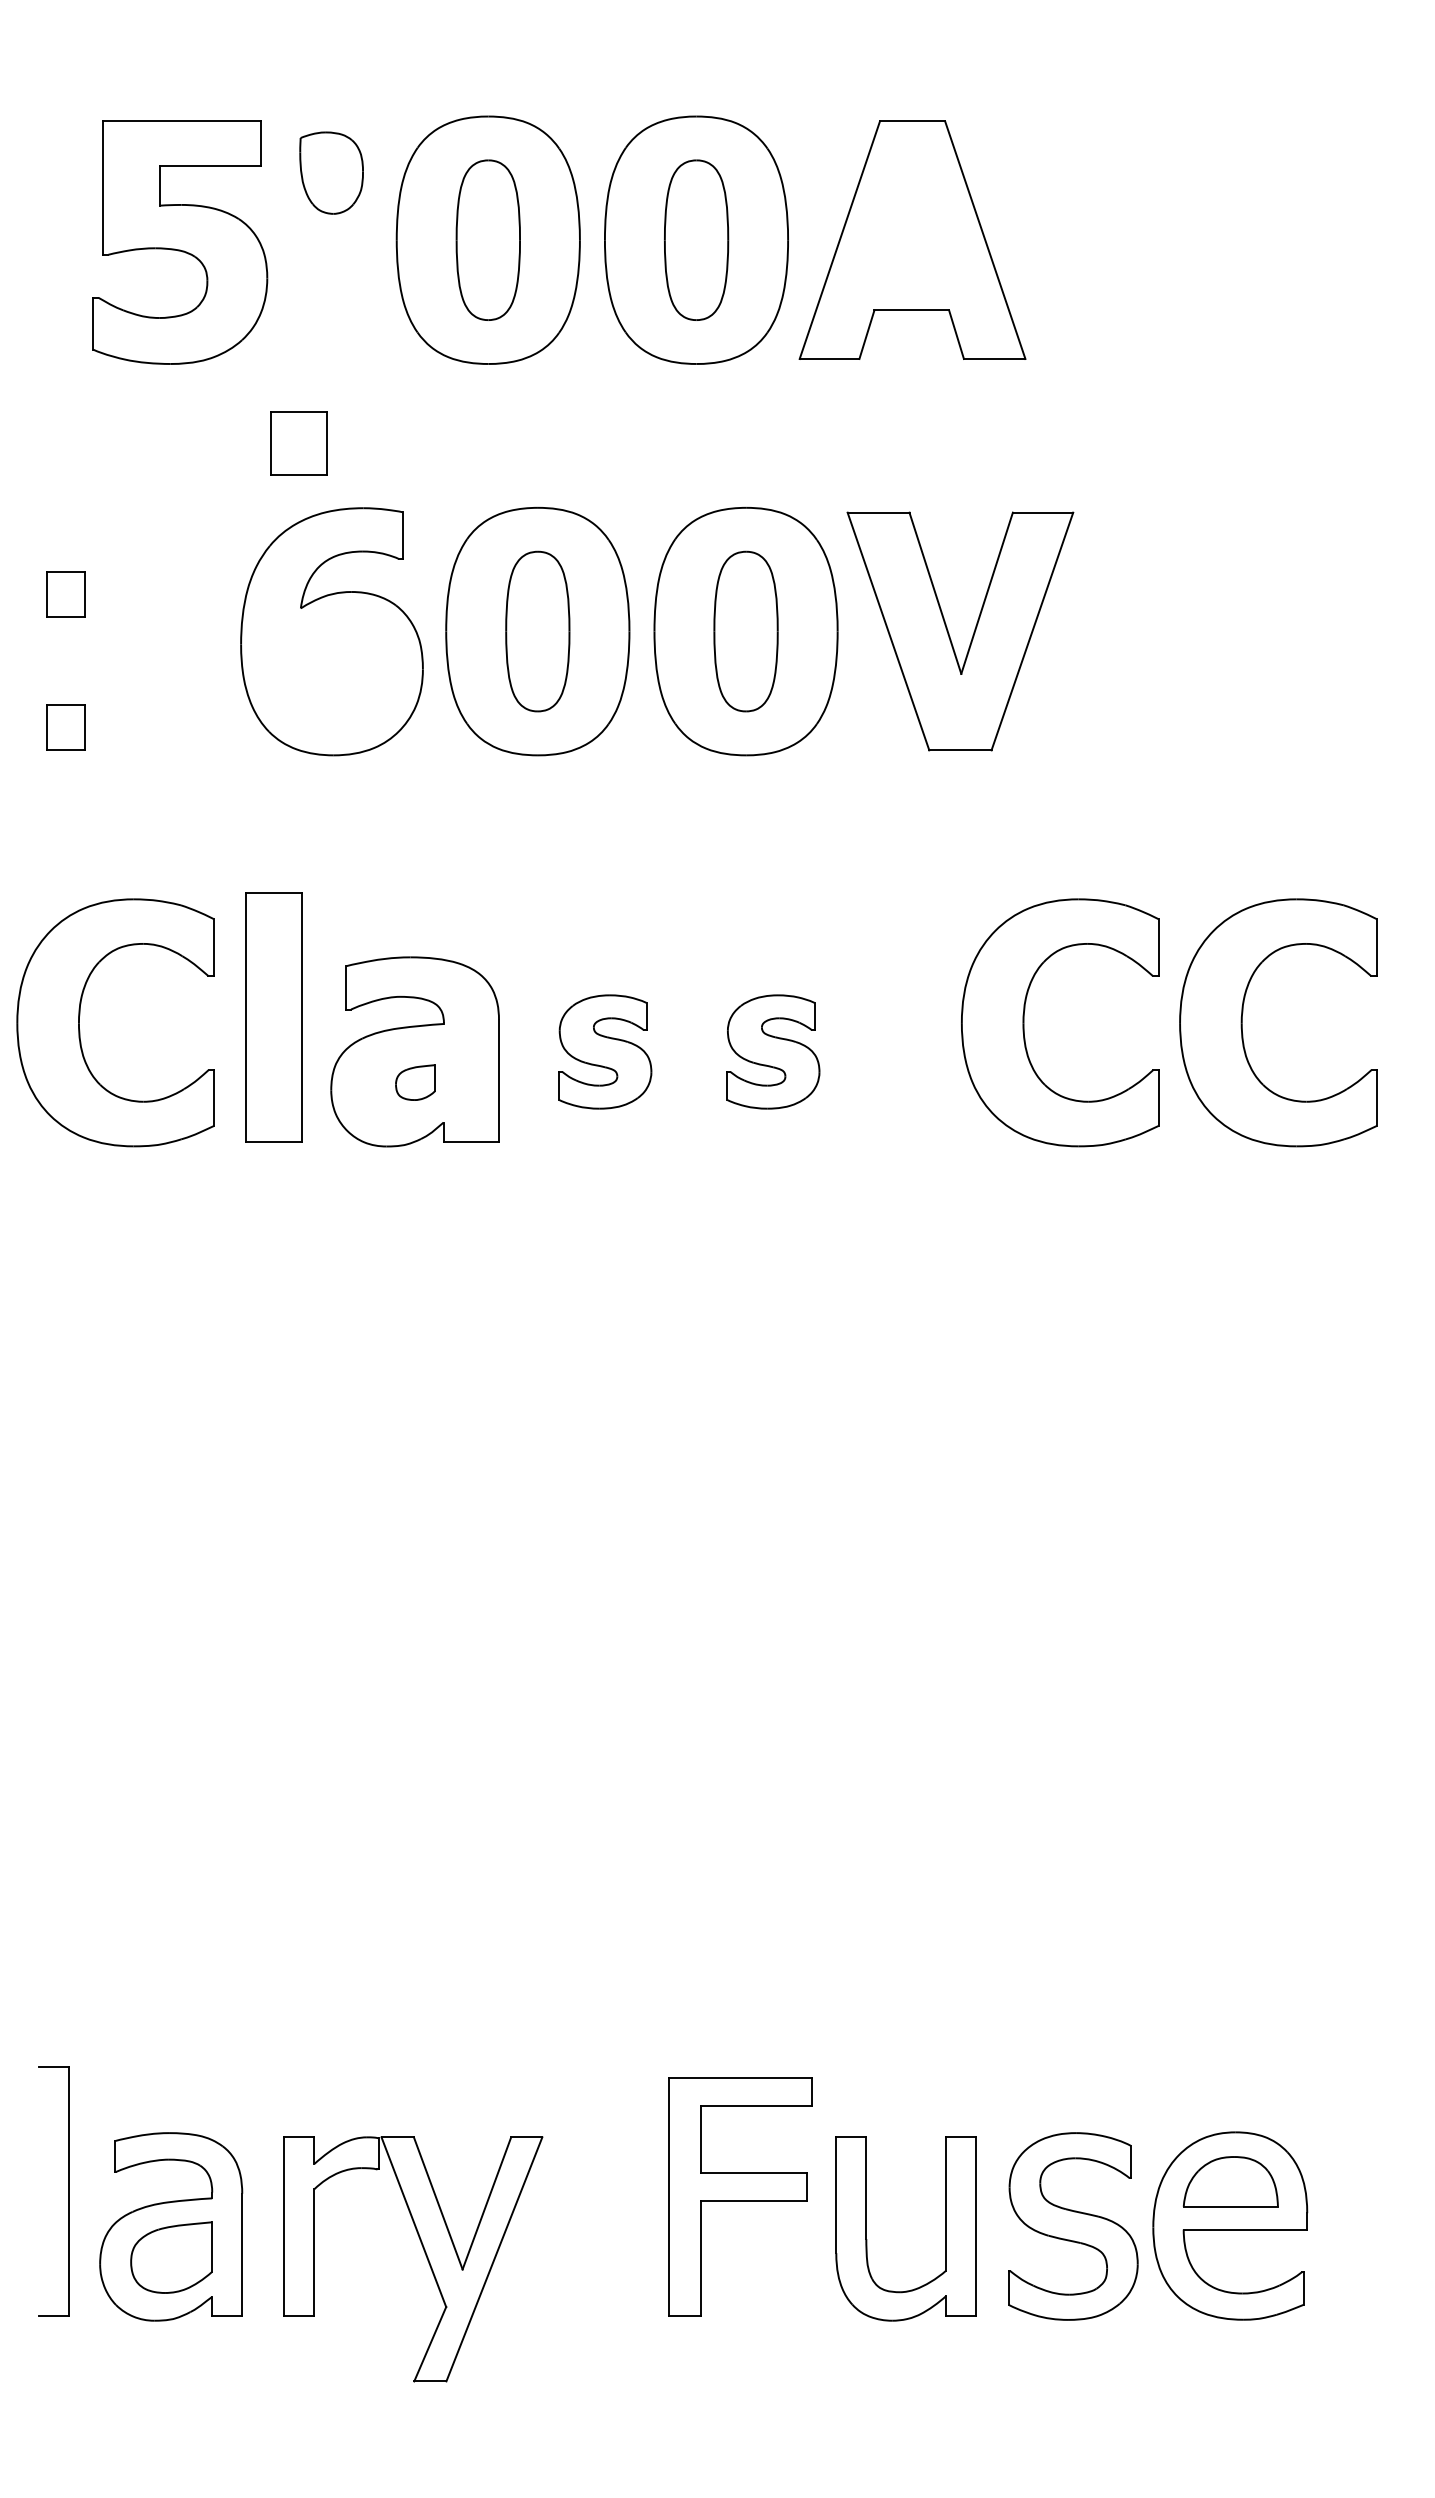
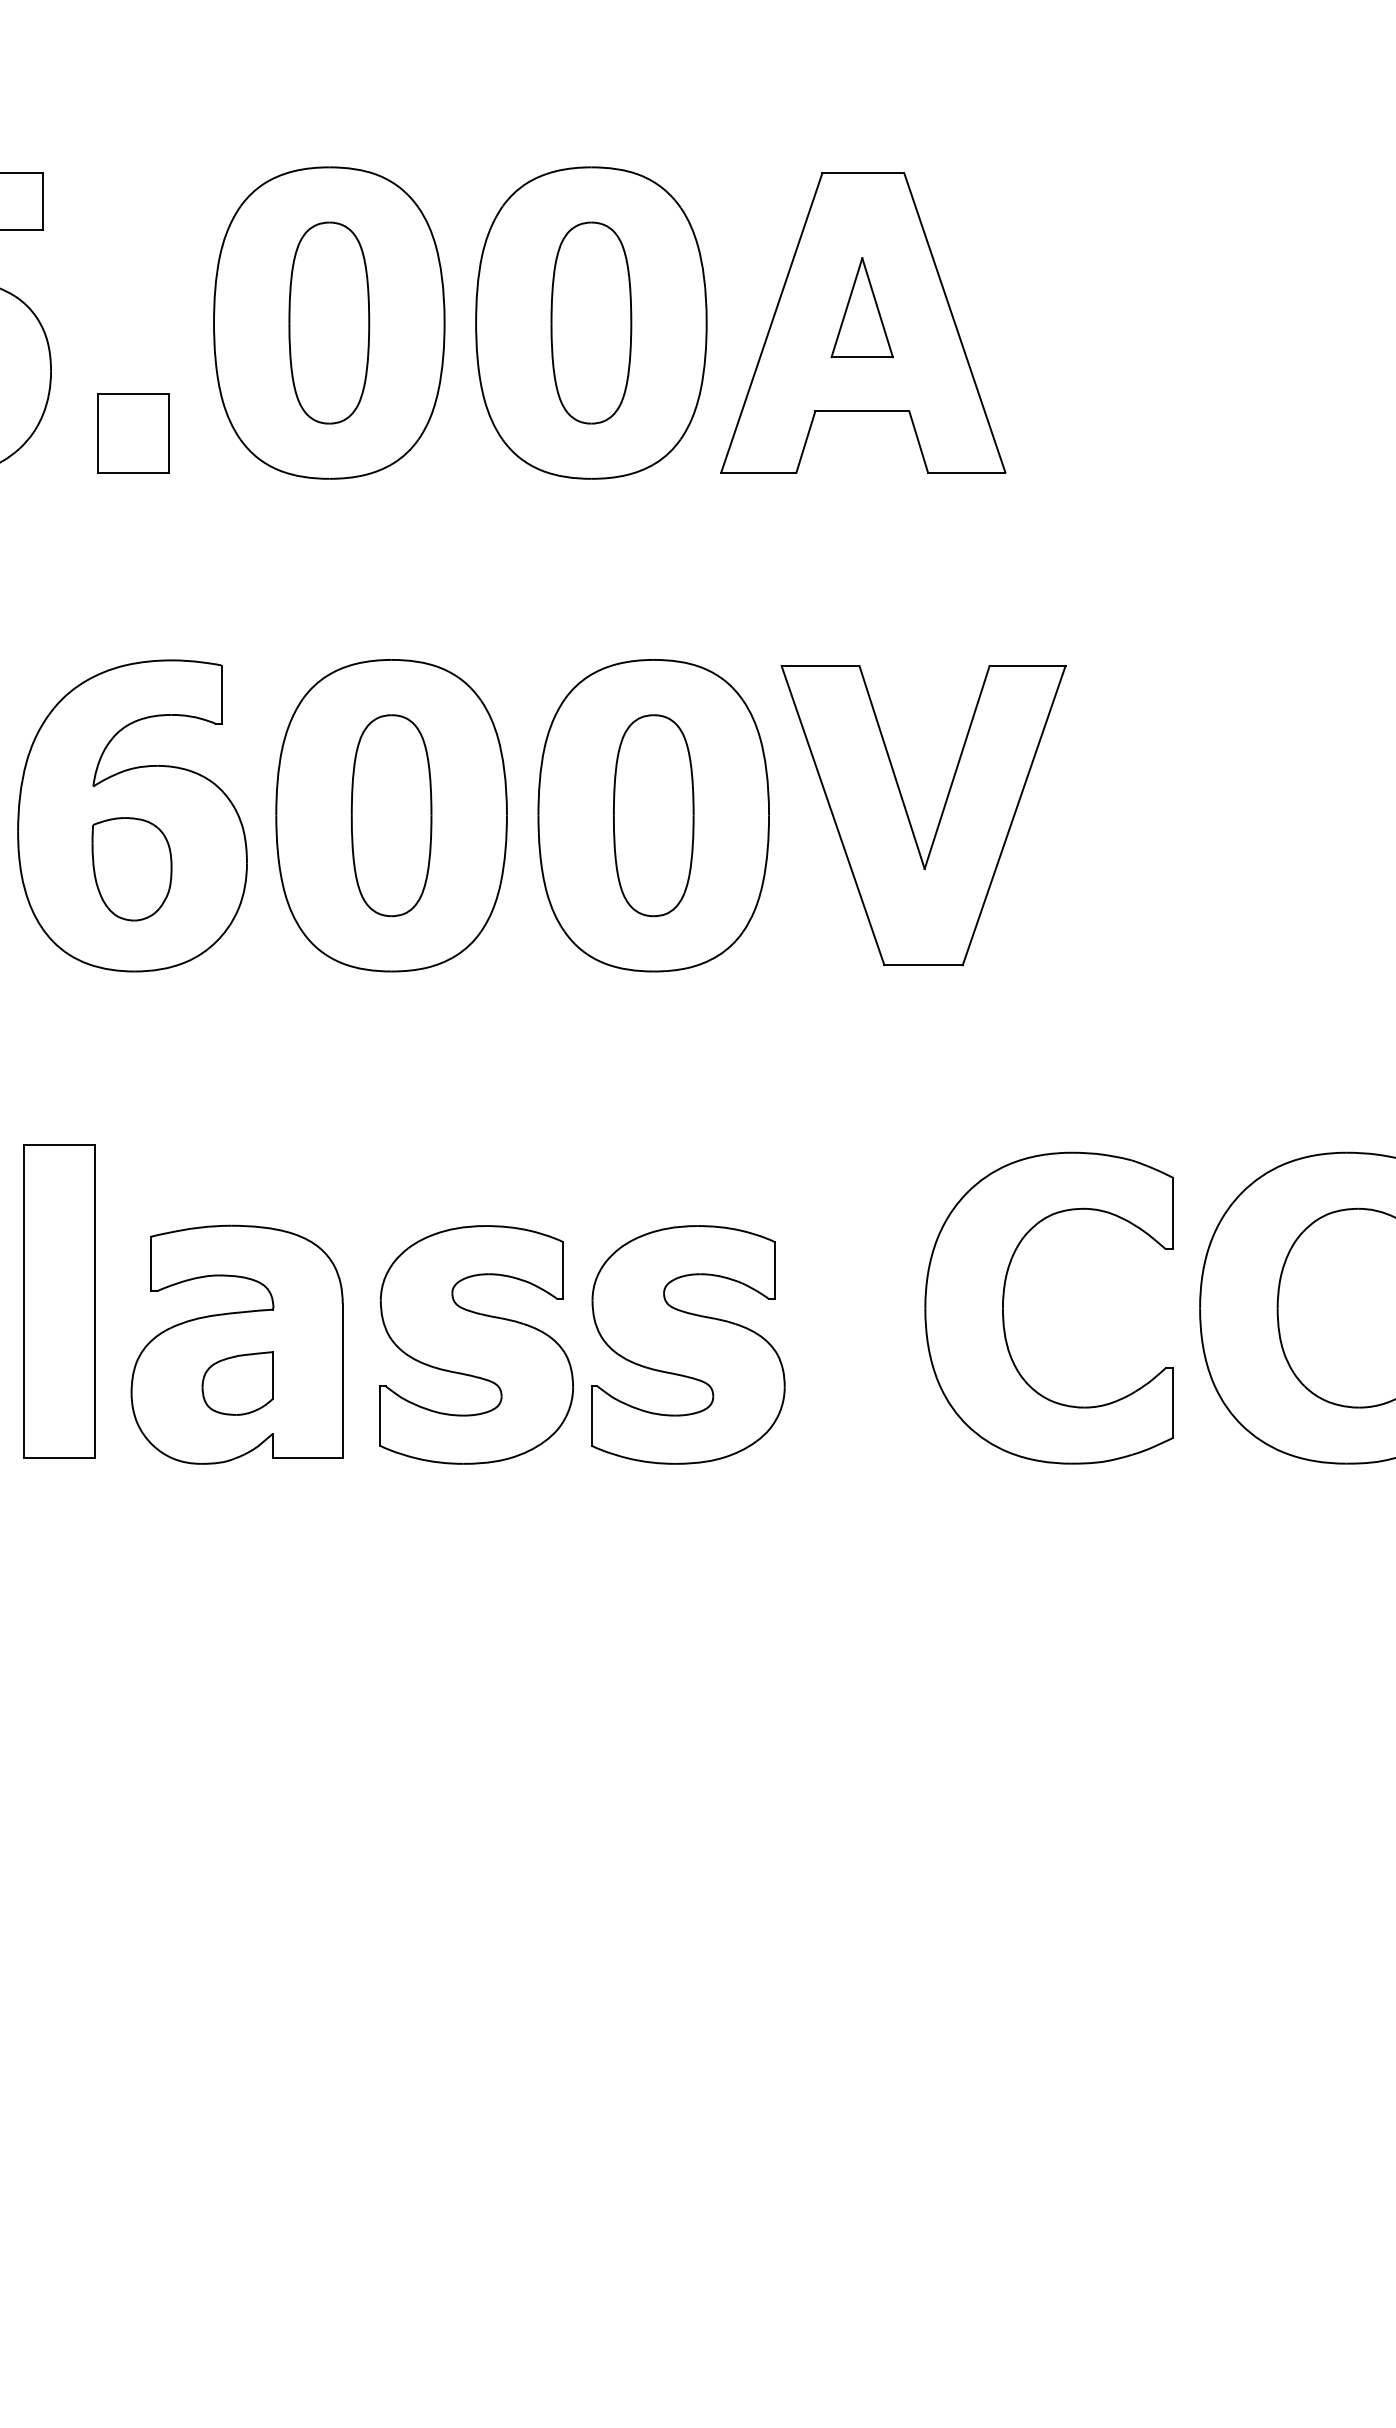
part: (331, 172) -> (131, 868), moved
part: (911, 227) -> (861, 307), added
part: (298, 443) -> (133, 432), moved
part: (605, 1051) -> (476, 1344), size x1.67
part: (773, 1051) -> (688, 1344), size x1.67
part: (415, 1082) -> (237, 1383), size x1.43

